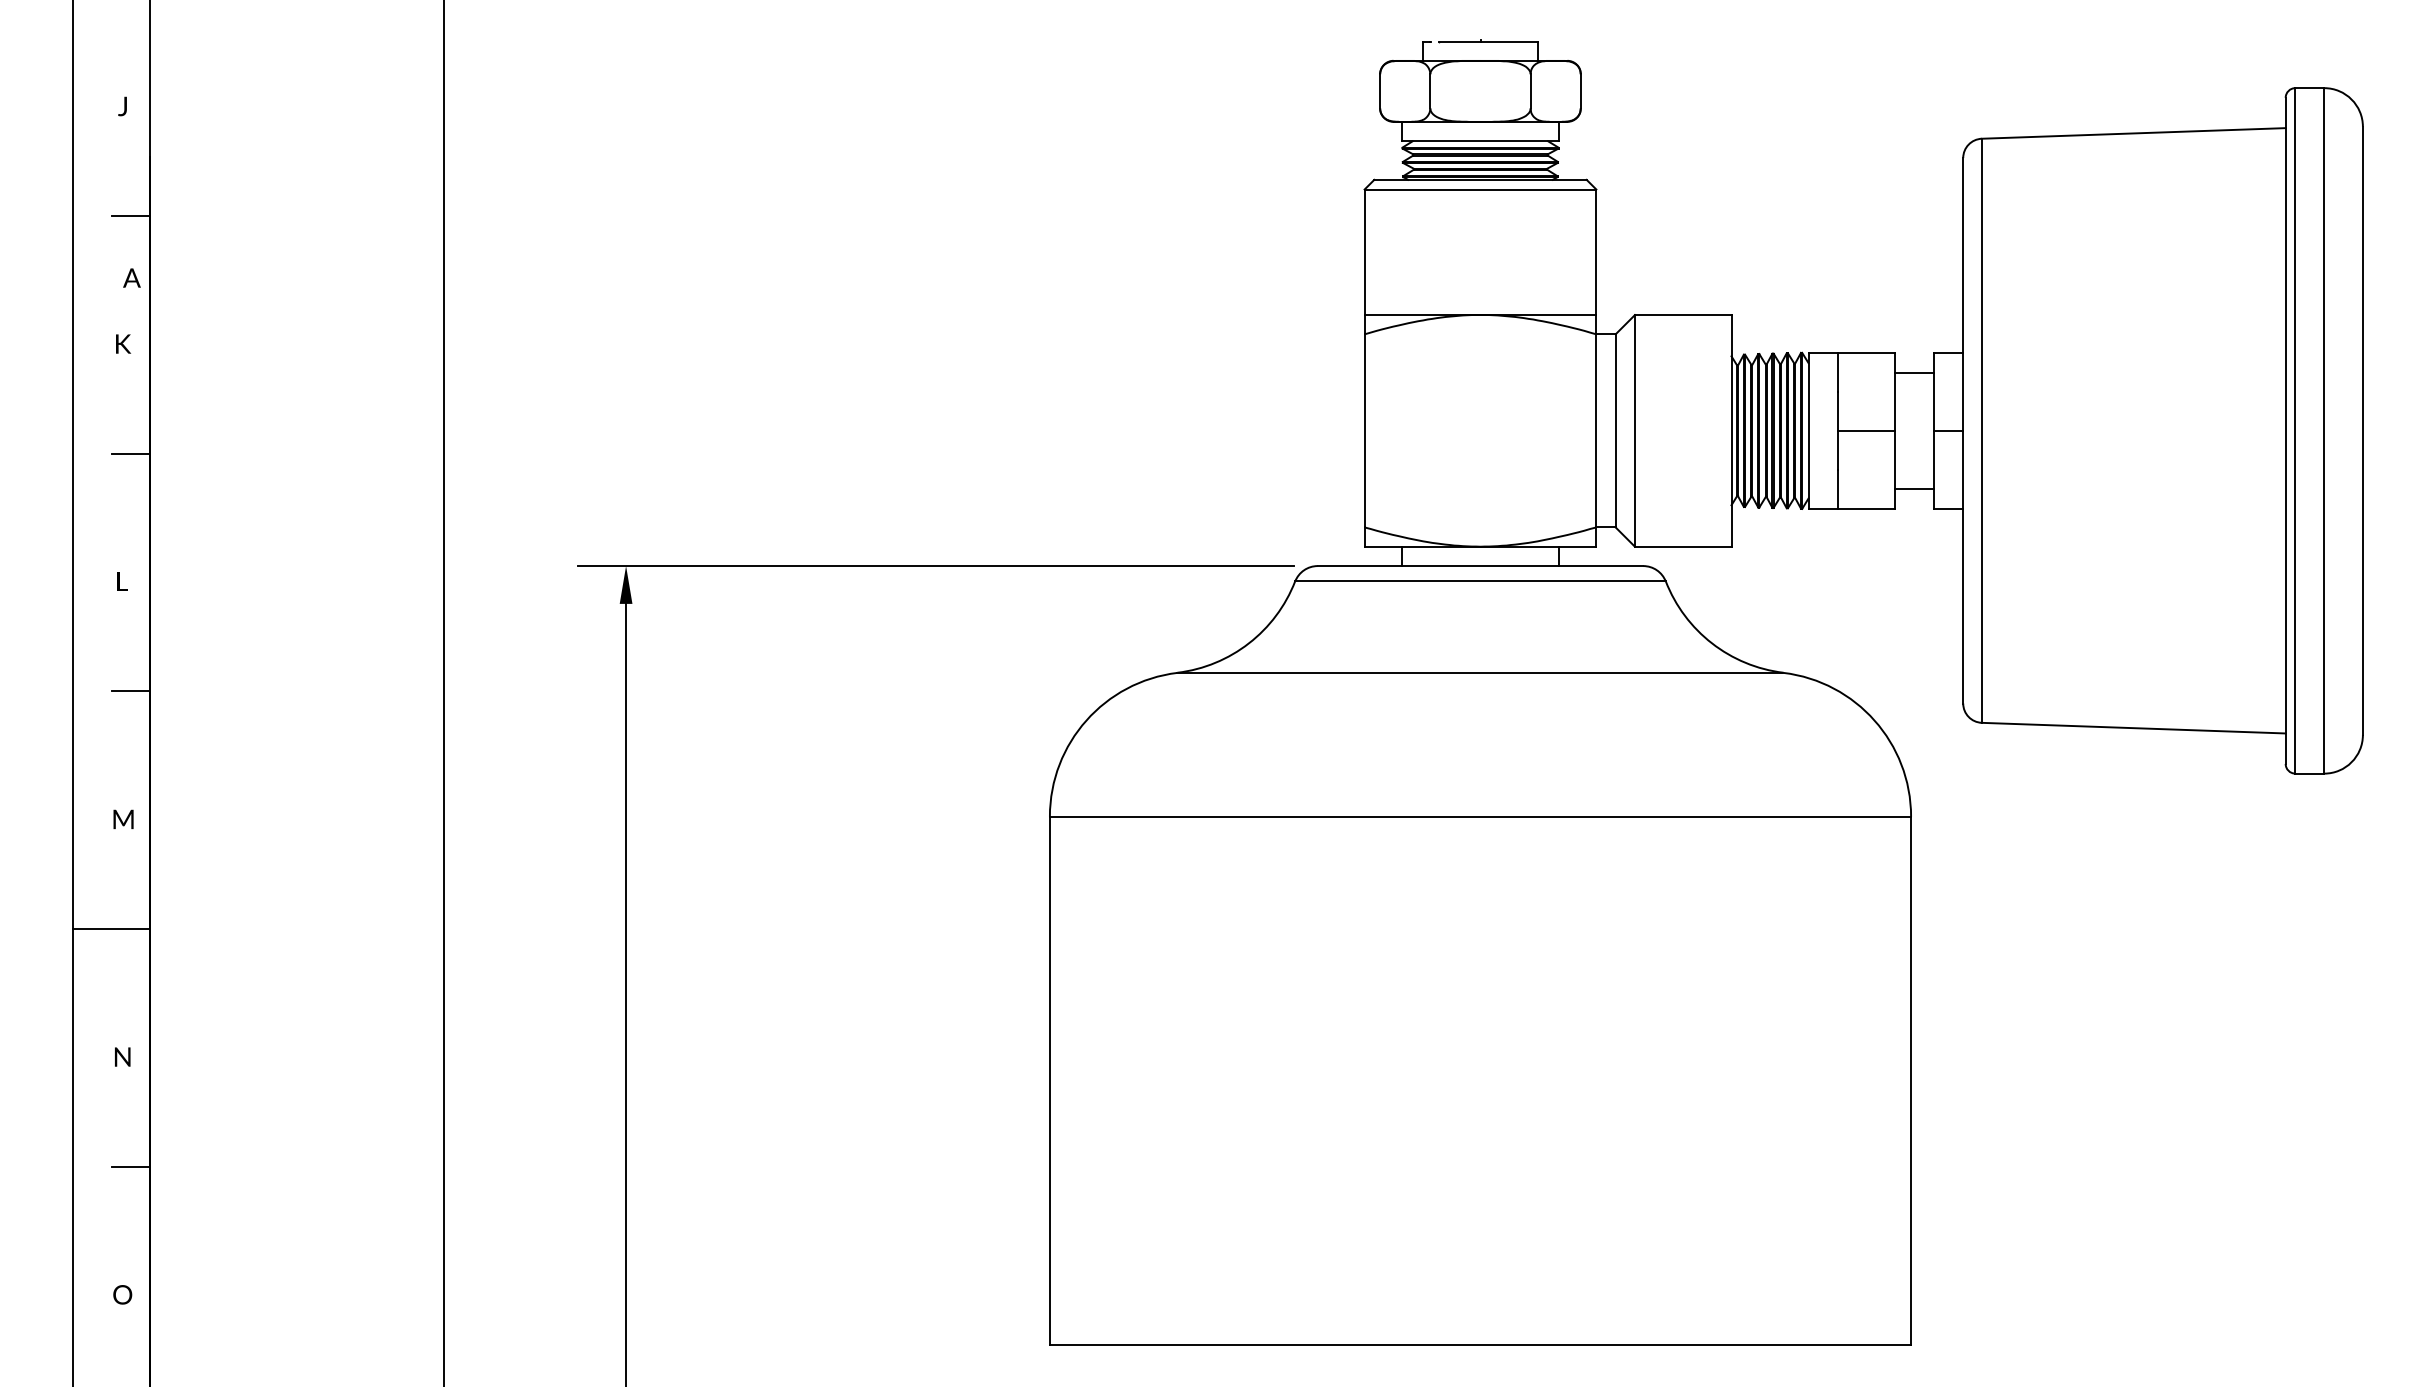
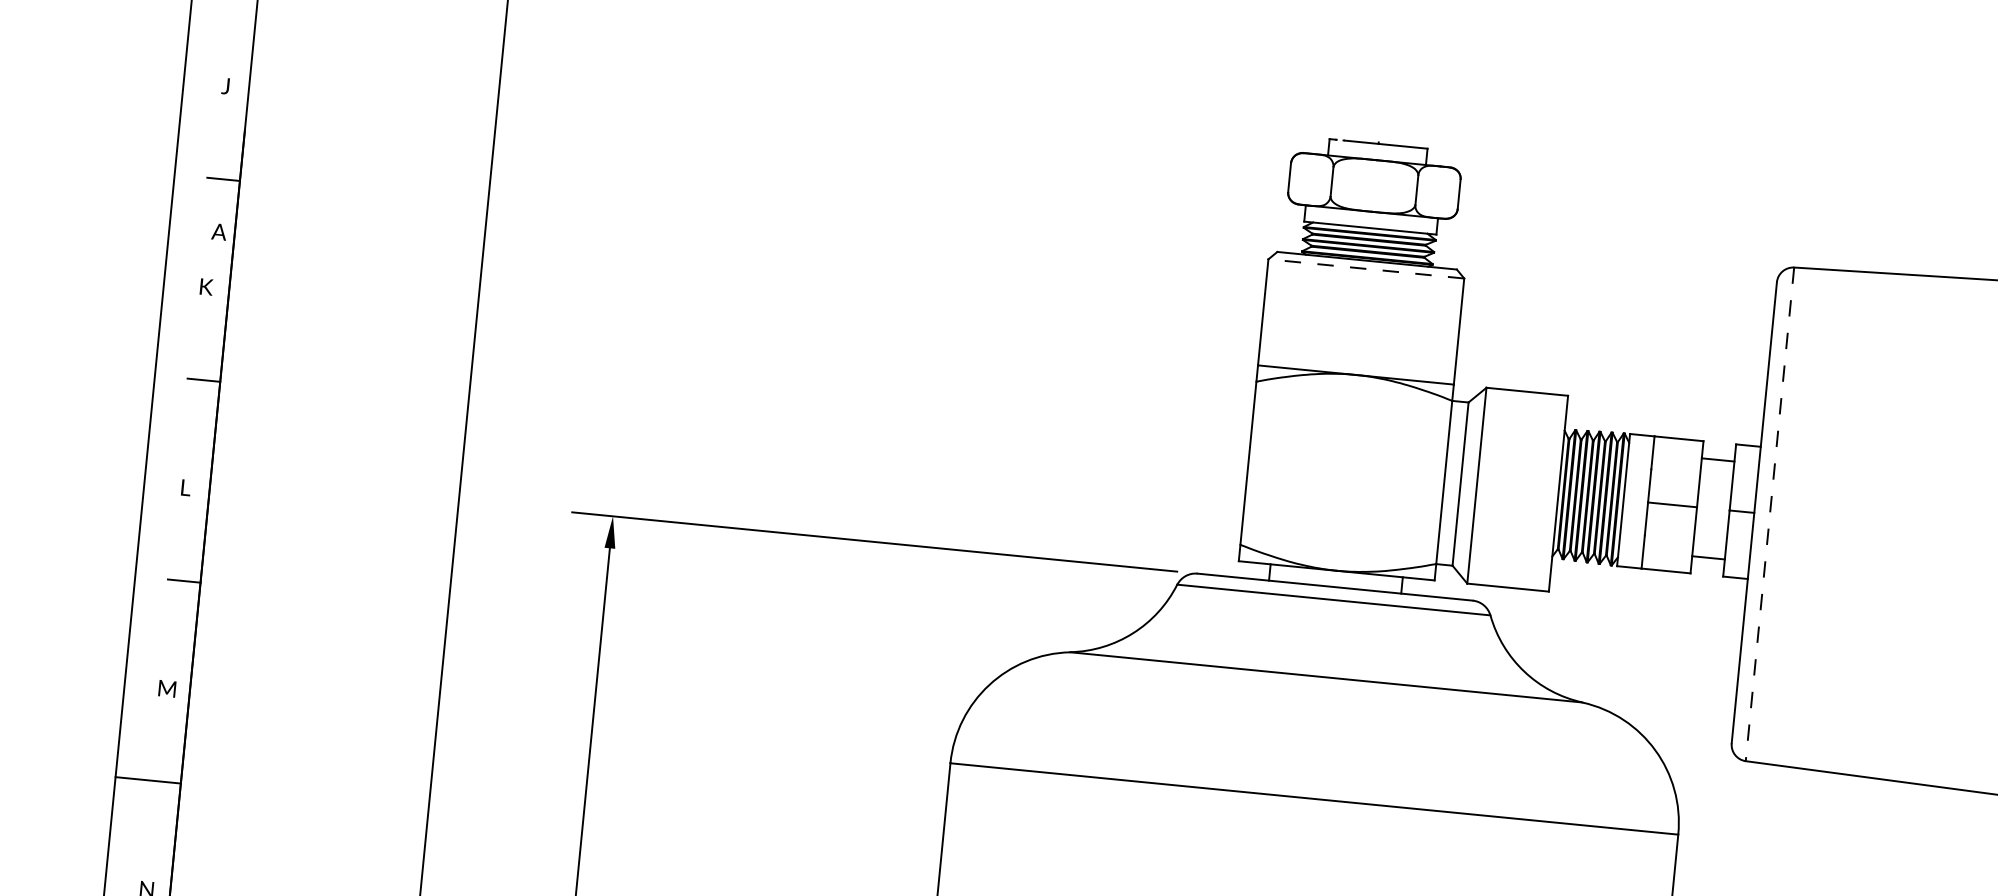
line: (1480, 189) -> (1366, 268), solid -> dashed
line: (1981, 431) -> (1769, 514), solid -> dashed

